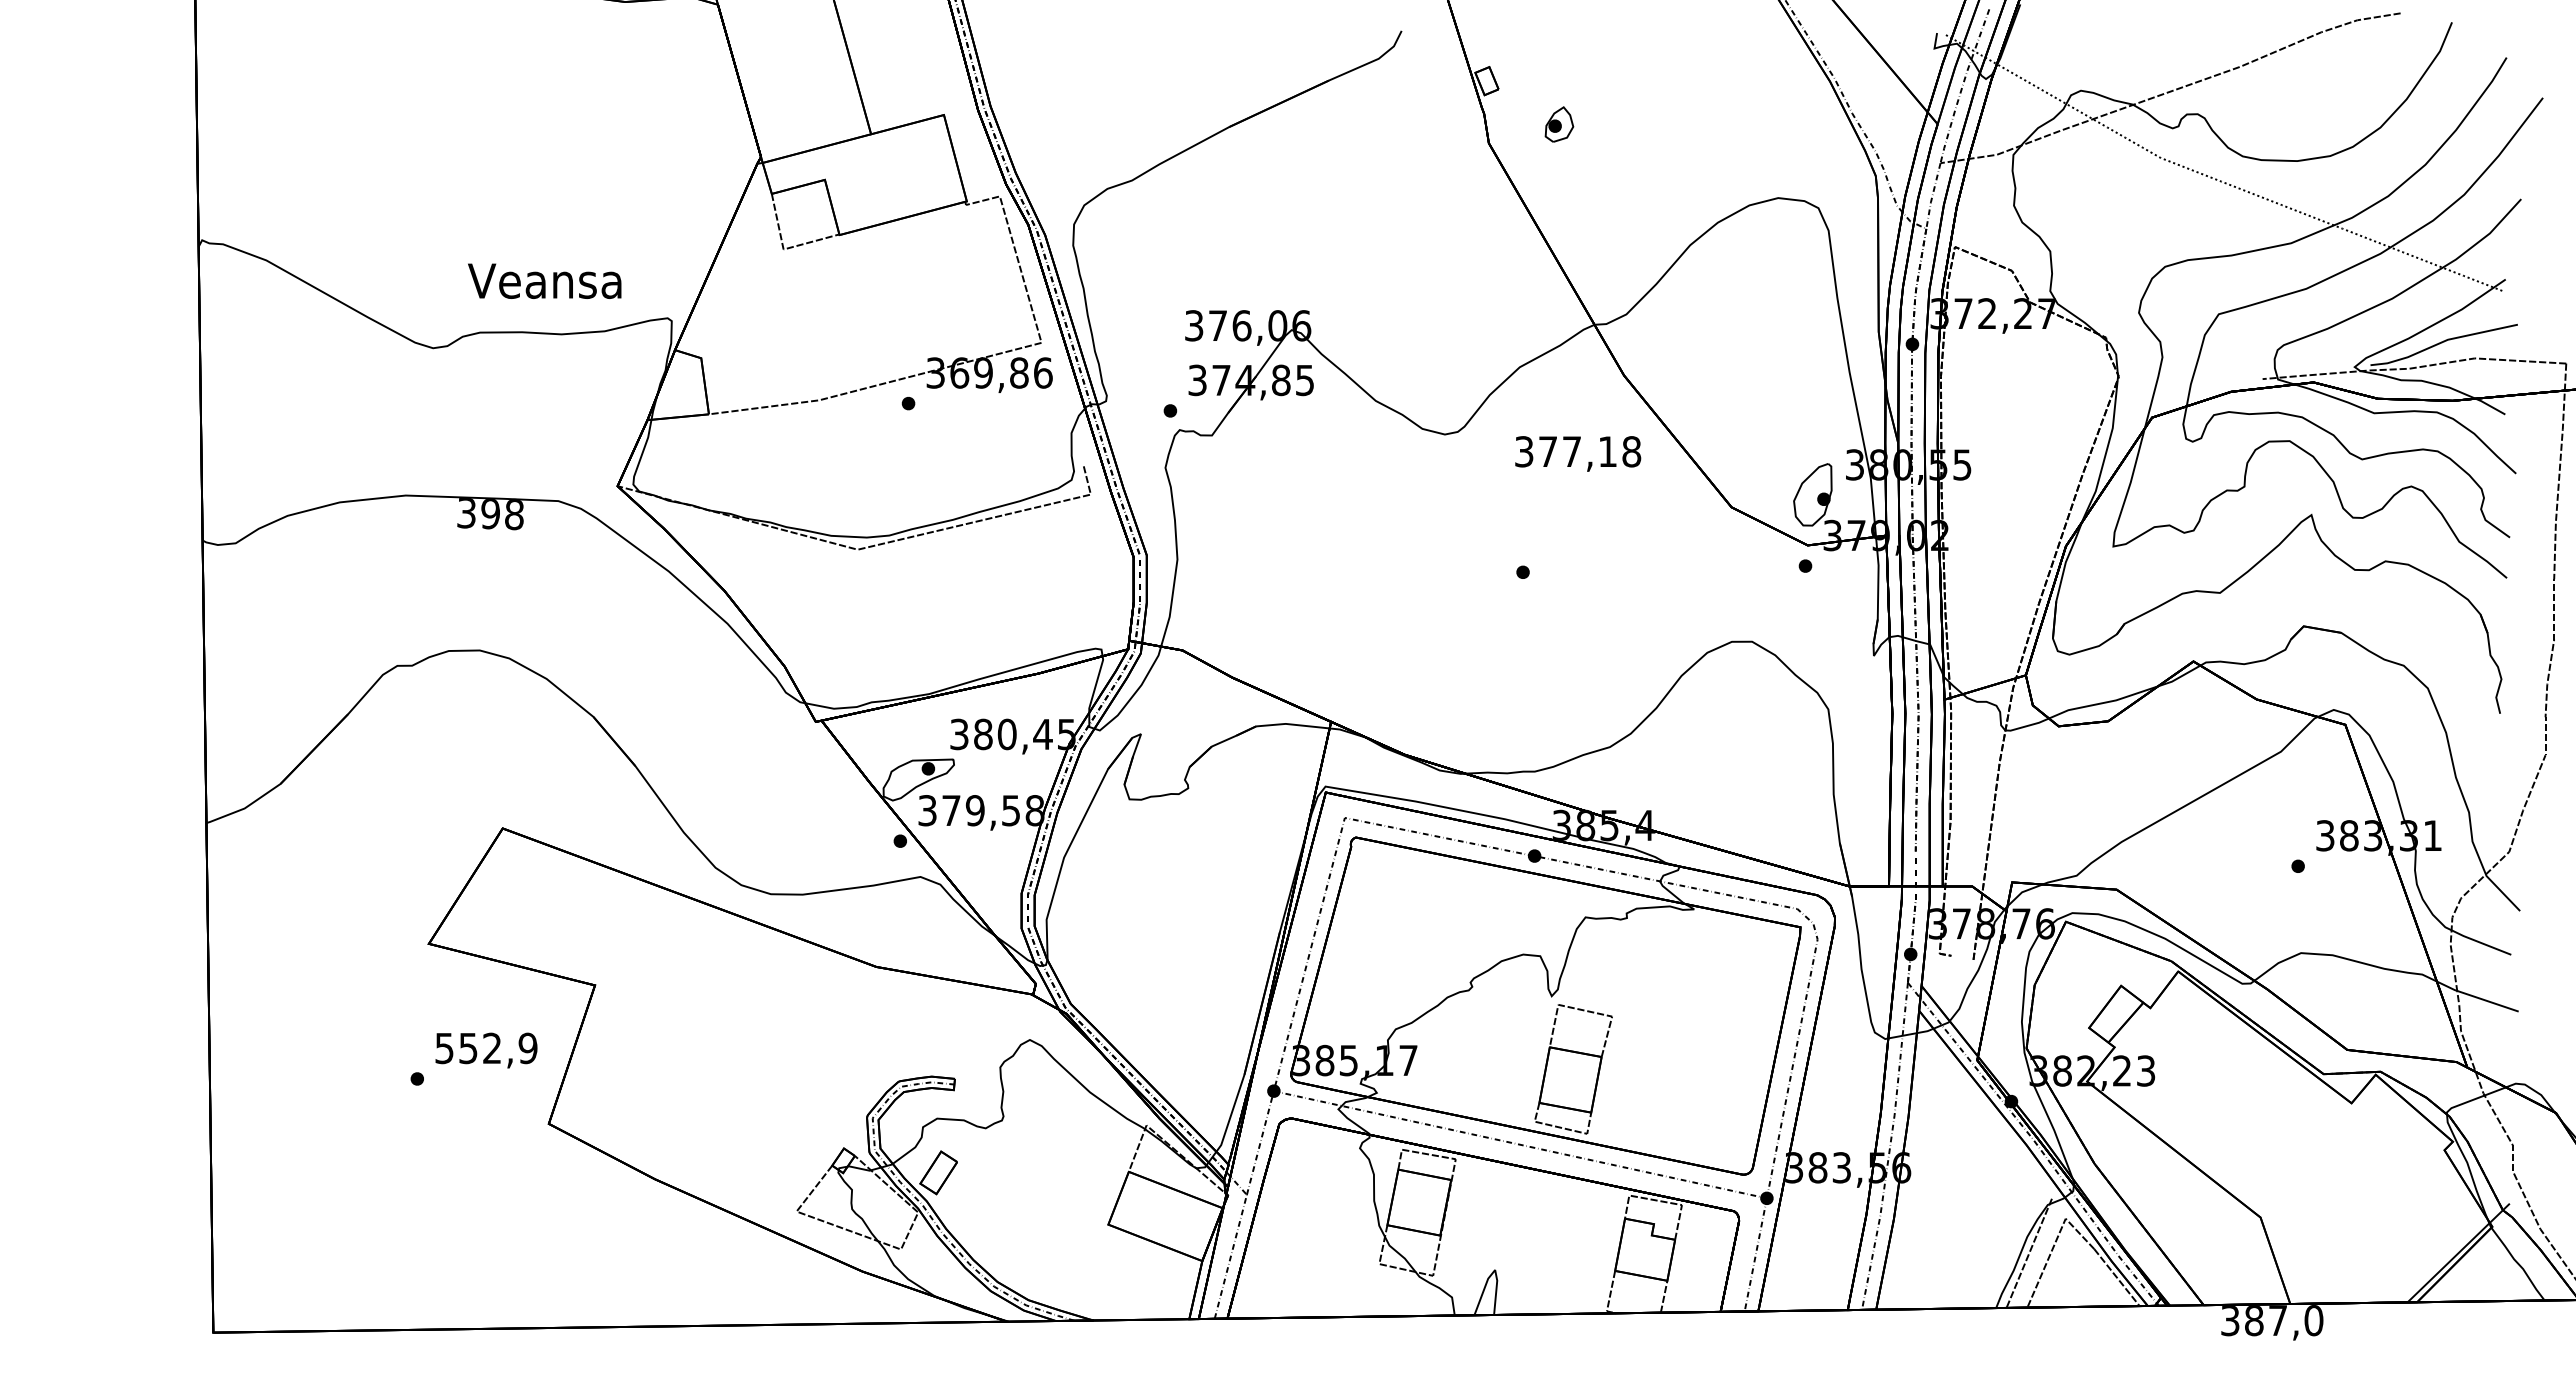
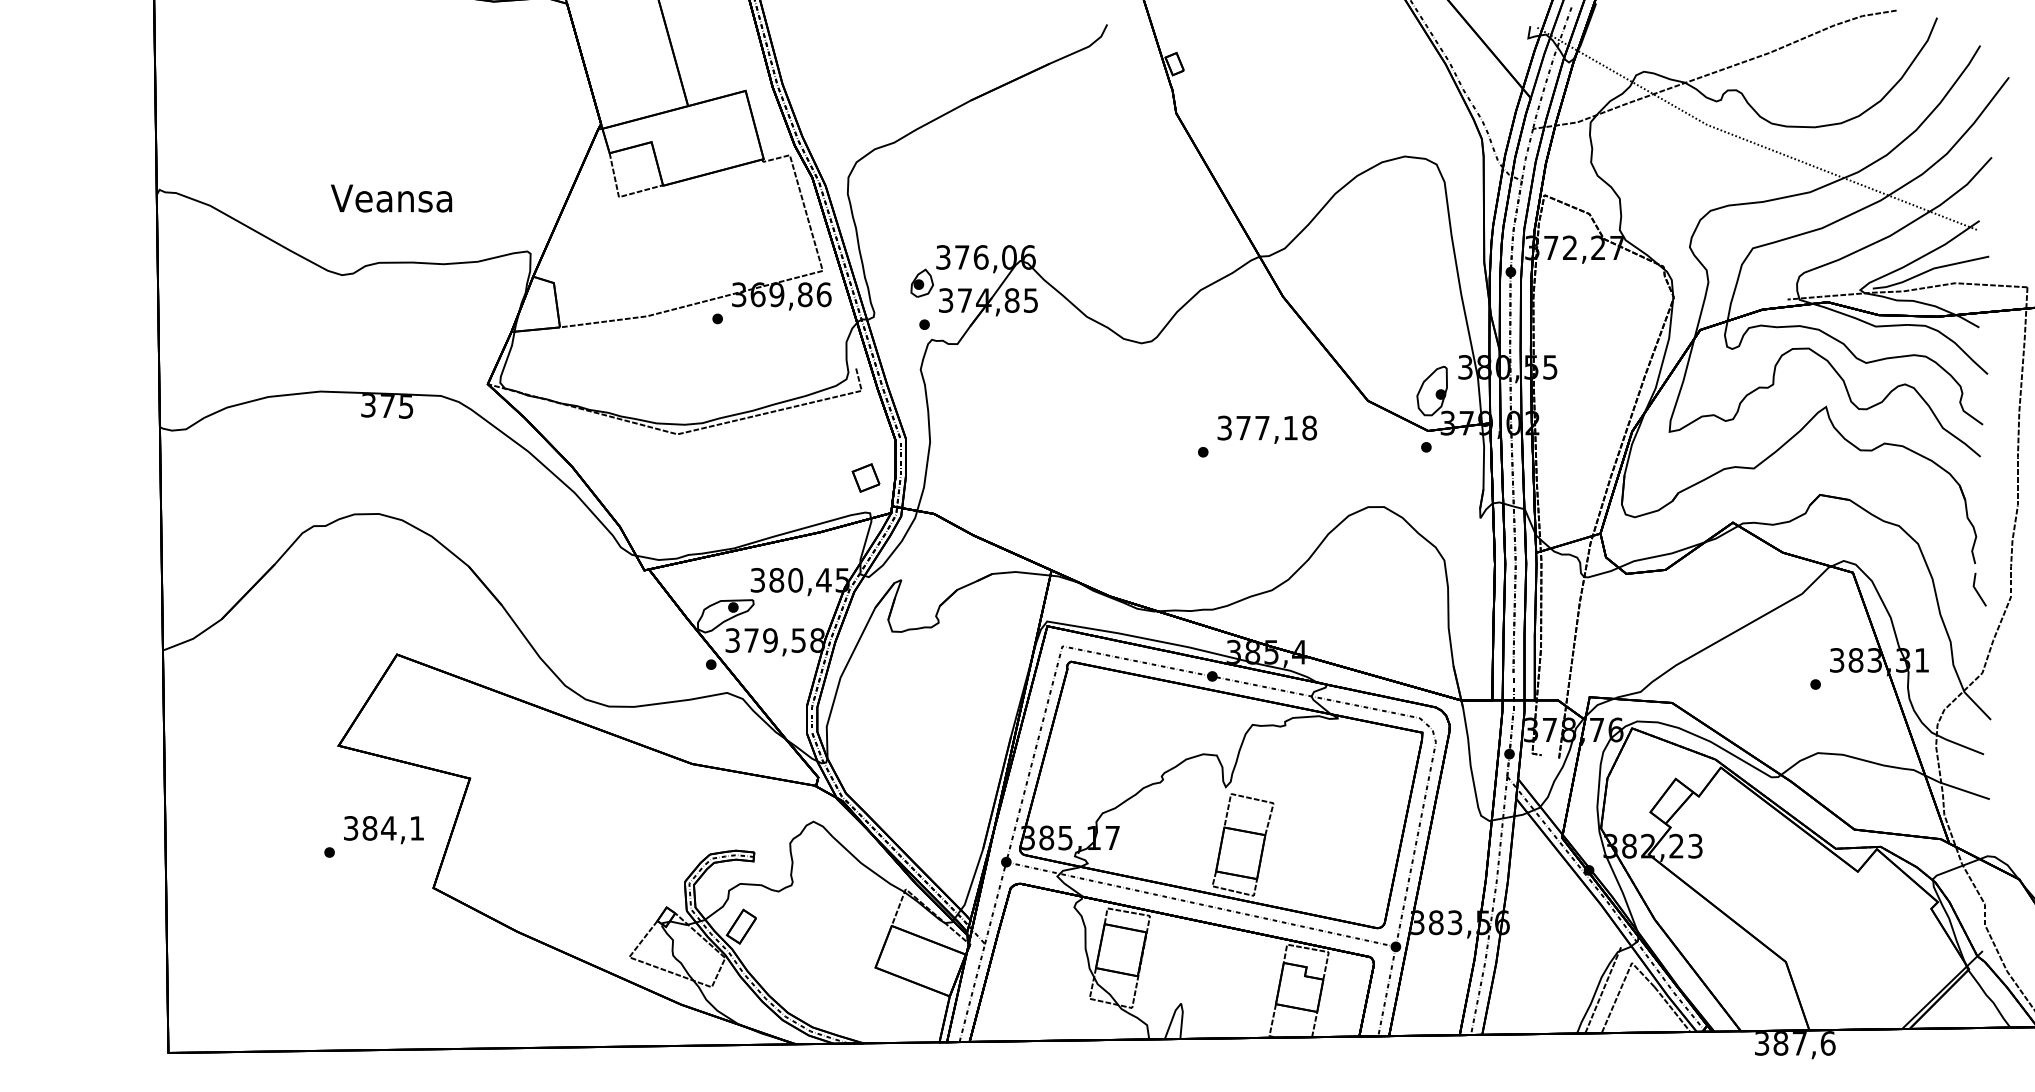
part: (1559, 124) -> (922, 283), moved
text: (544, 280) -> (391, 197), moved
text: (1578, 453) -> (1267, 429), moved
text: (502, 514) -> (396, 406), 398 -> 375
part: (1096, 604) -> (866, 477), added
line: (2503, 748) -> (1977, 591), added
text: (486, 1048) -> (384, 828), 552,9 -> 384,1
text: (2313, 1320) -> (1827, 1043), 387,0 -> 387,6

